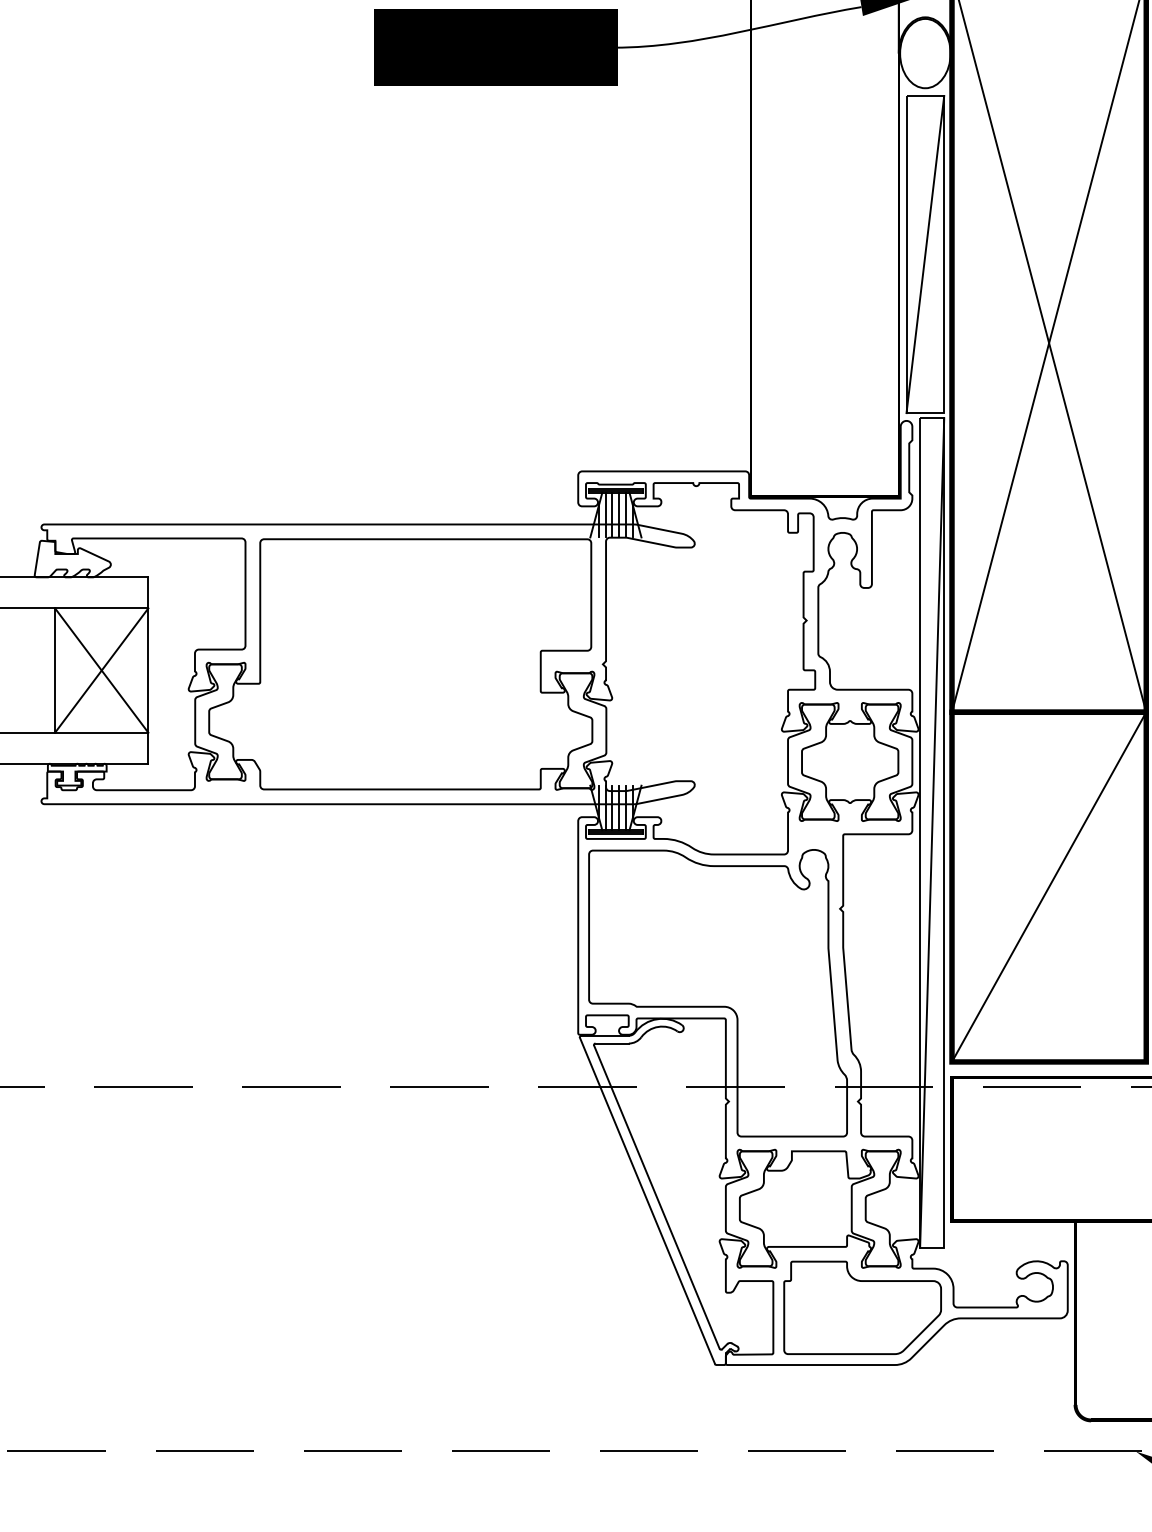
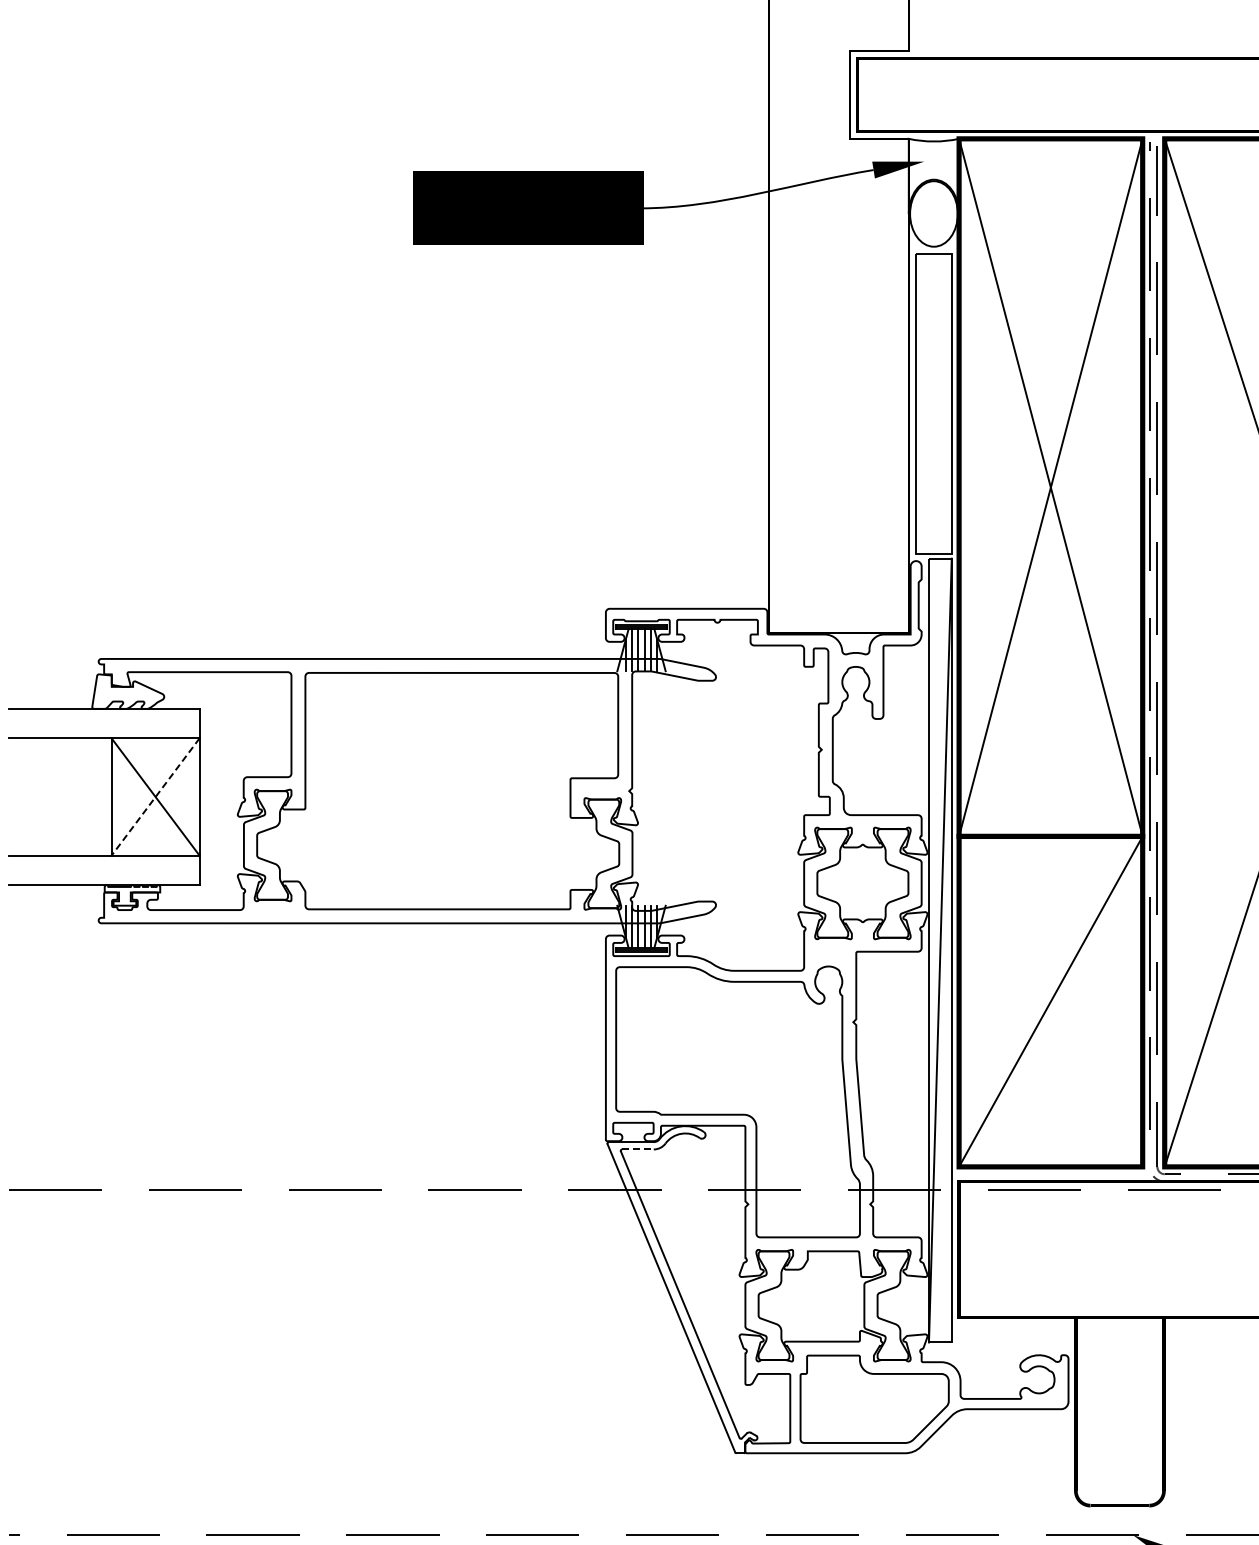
line: (924, 254) -> (933, 403), removed
line: (101, 671) -> (155, 797), solid -> dashed
line: (612, 1043) -> (638, 1149), solid -> dashed

